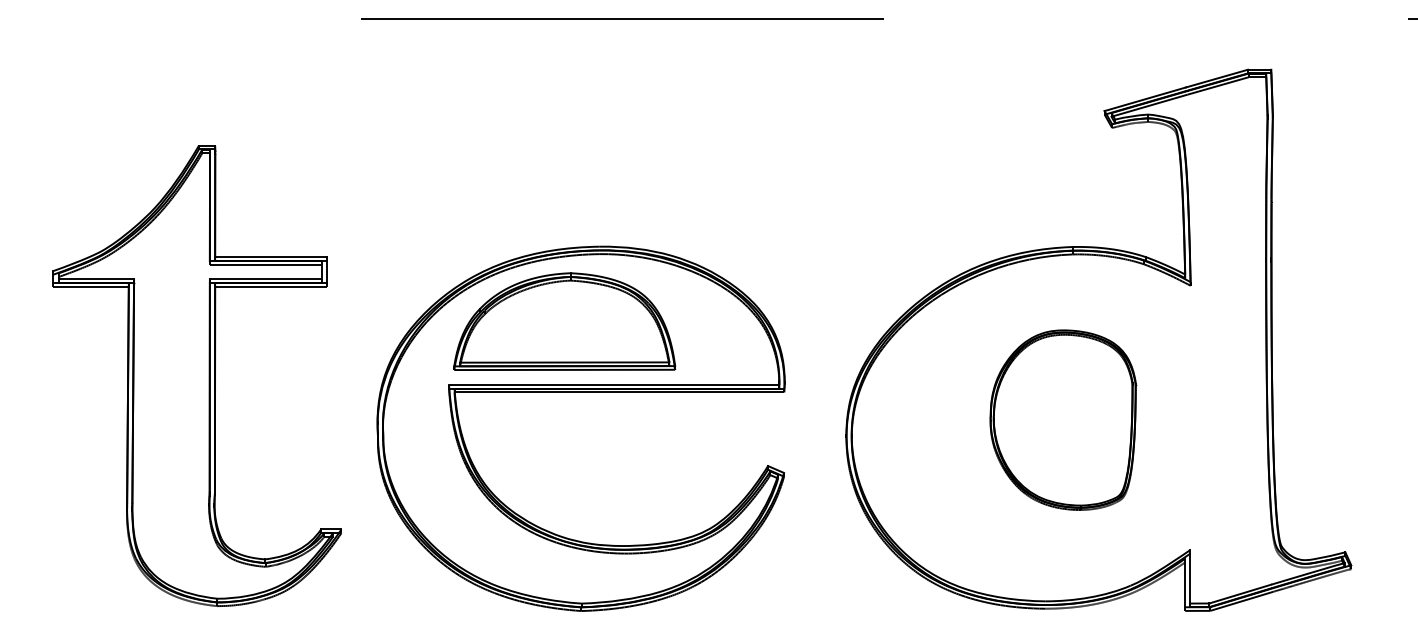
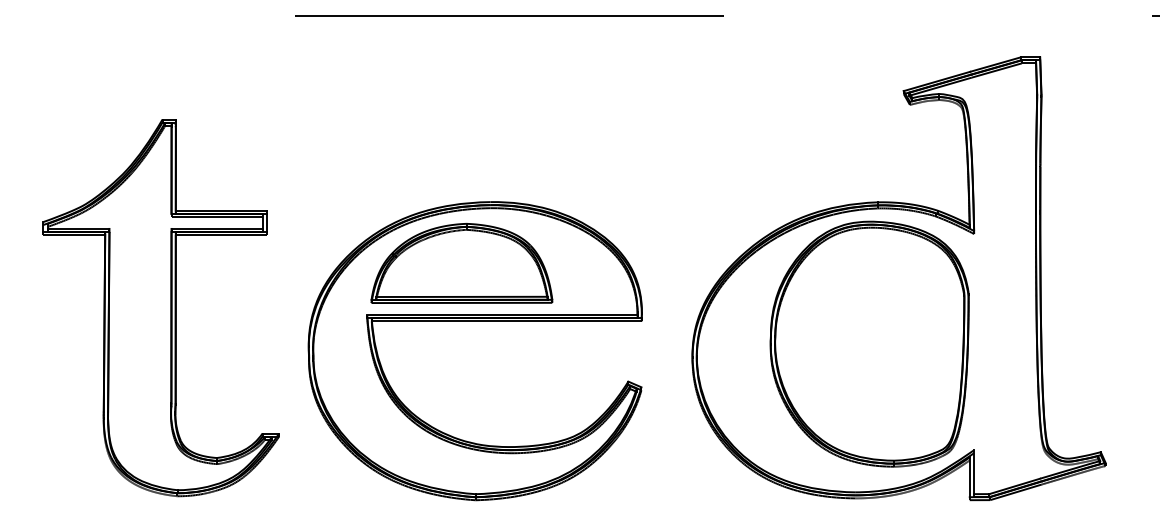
part: (1063, 419) -> (870, 343), size x1.67

